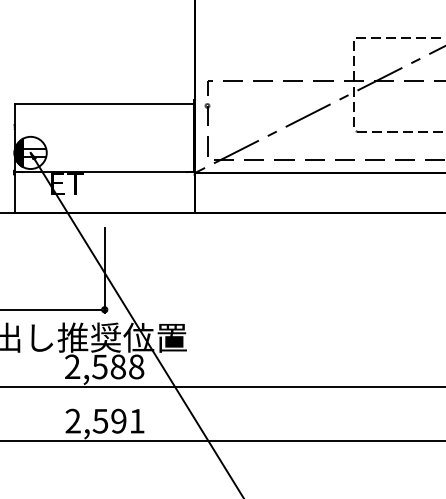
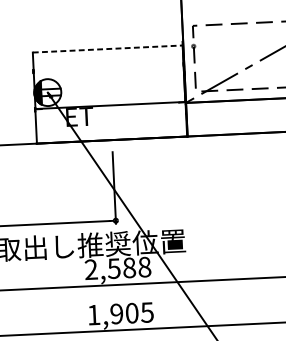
line: (104, 104) -> (107, 49), solid -> dashed
text: (104, 420) -> (120, 313), 2,591 -> 1,905

